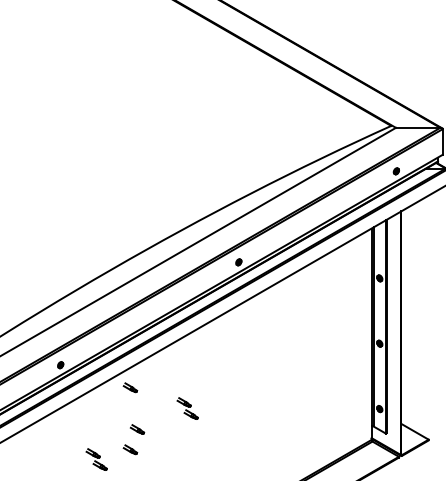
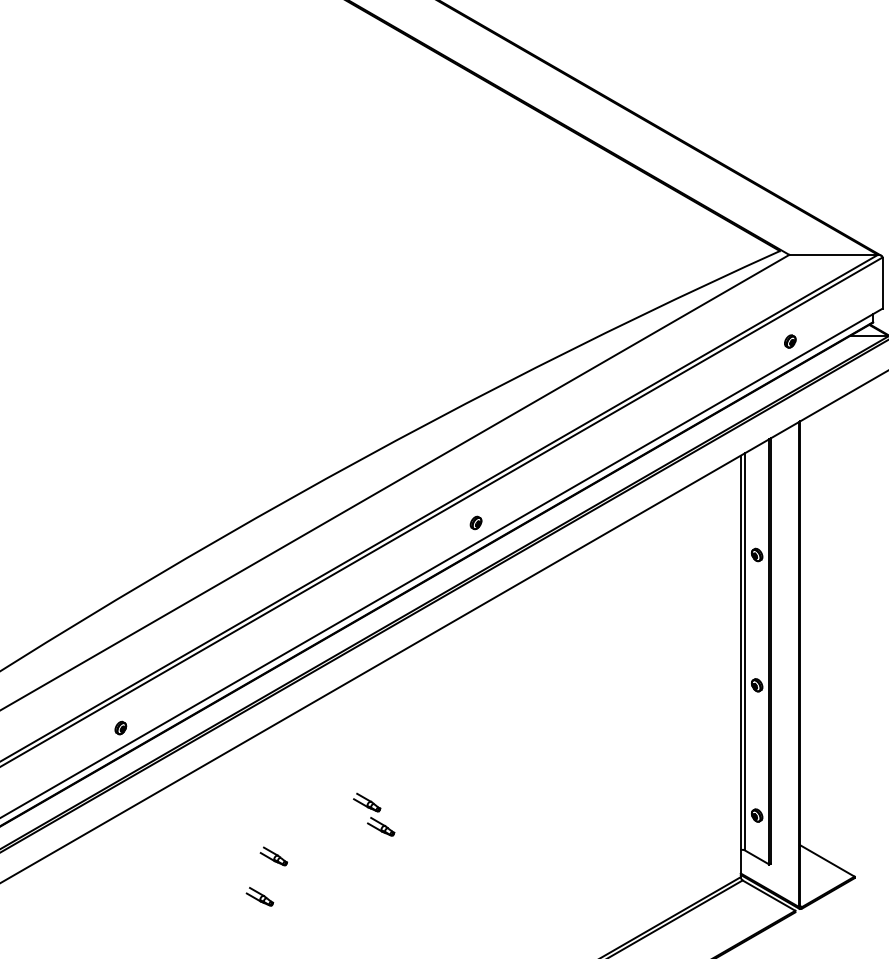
part: (130, 387) -> (260, 772), removed
part: (96, 459) -> (192, 916), removed

